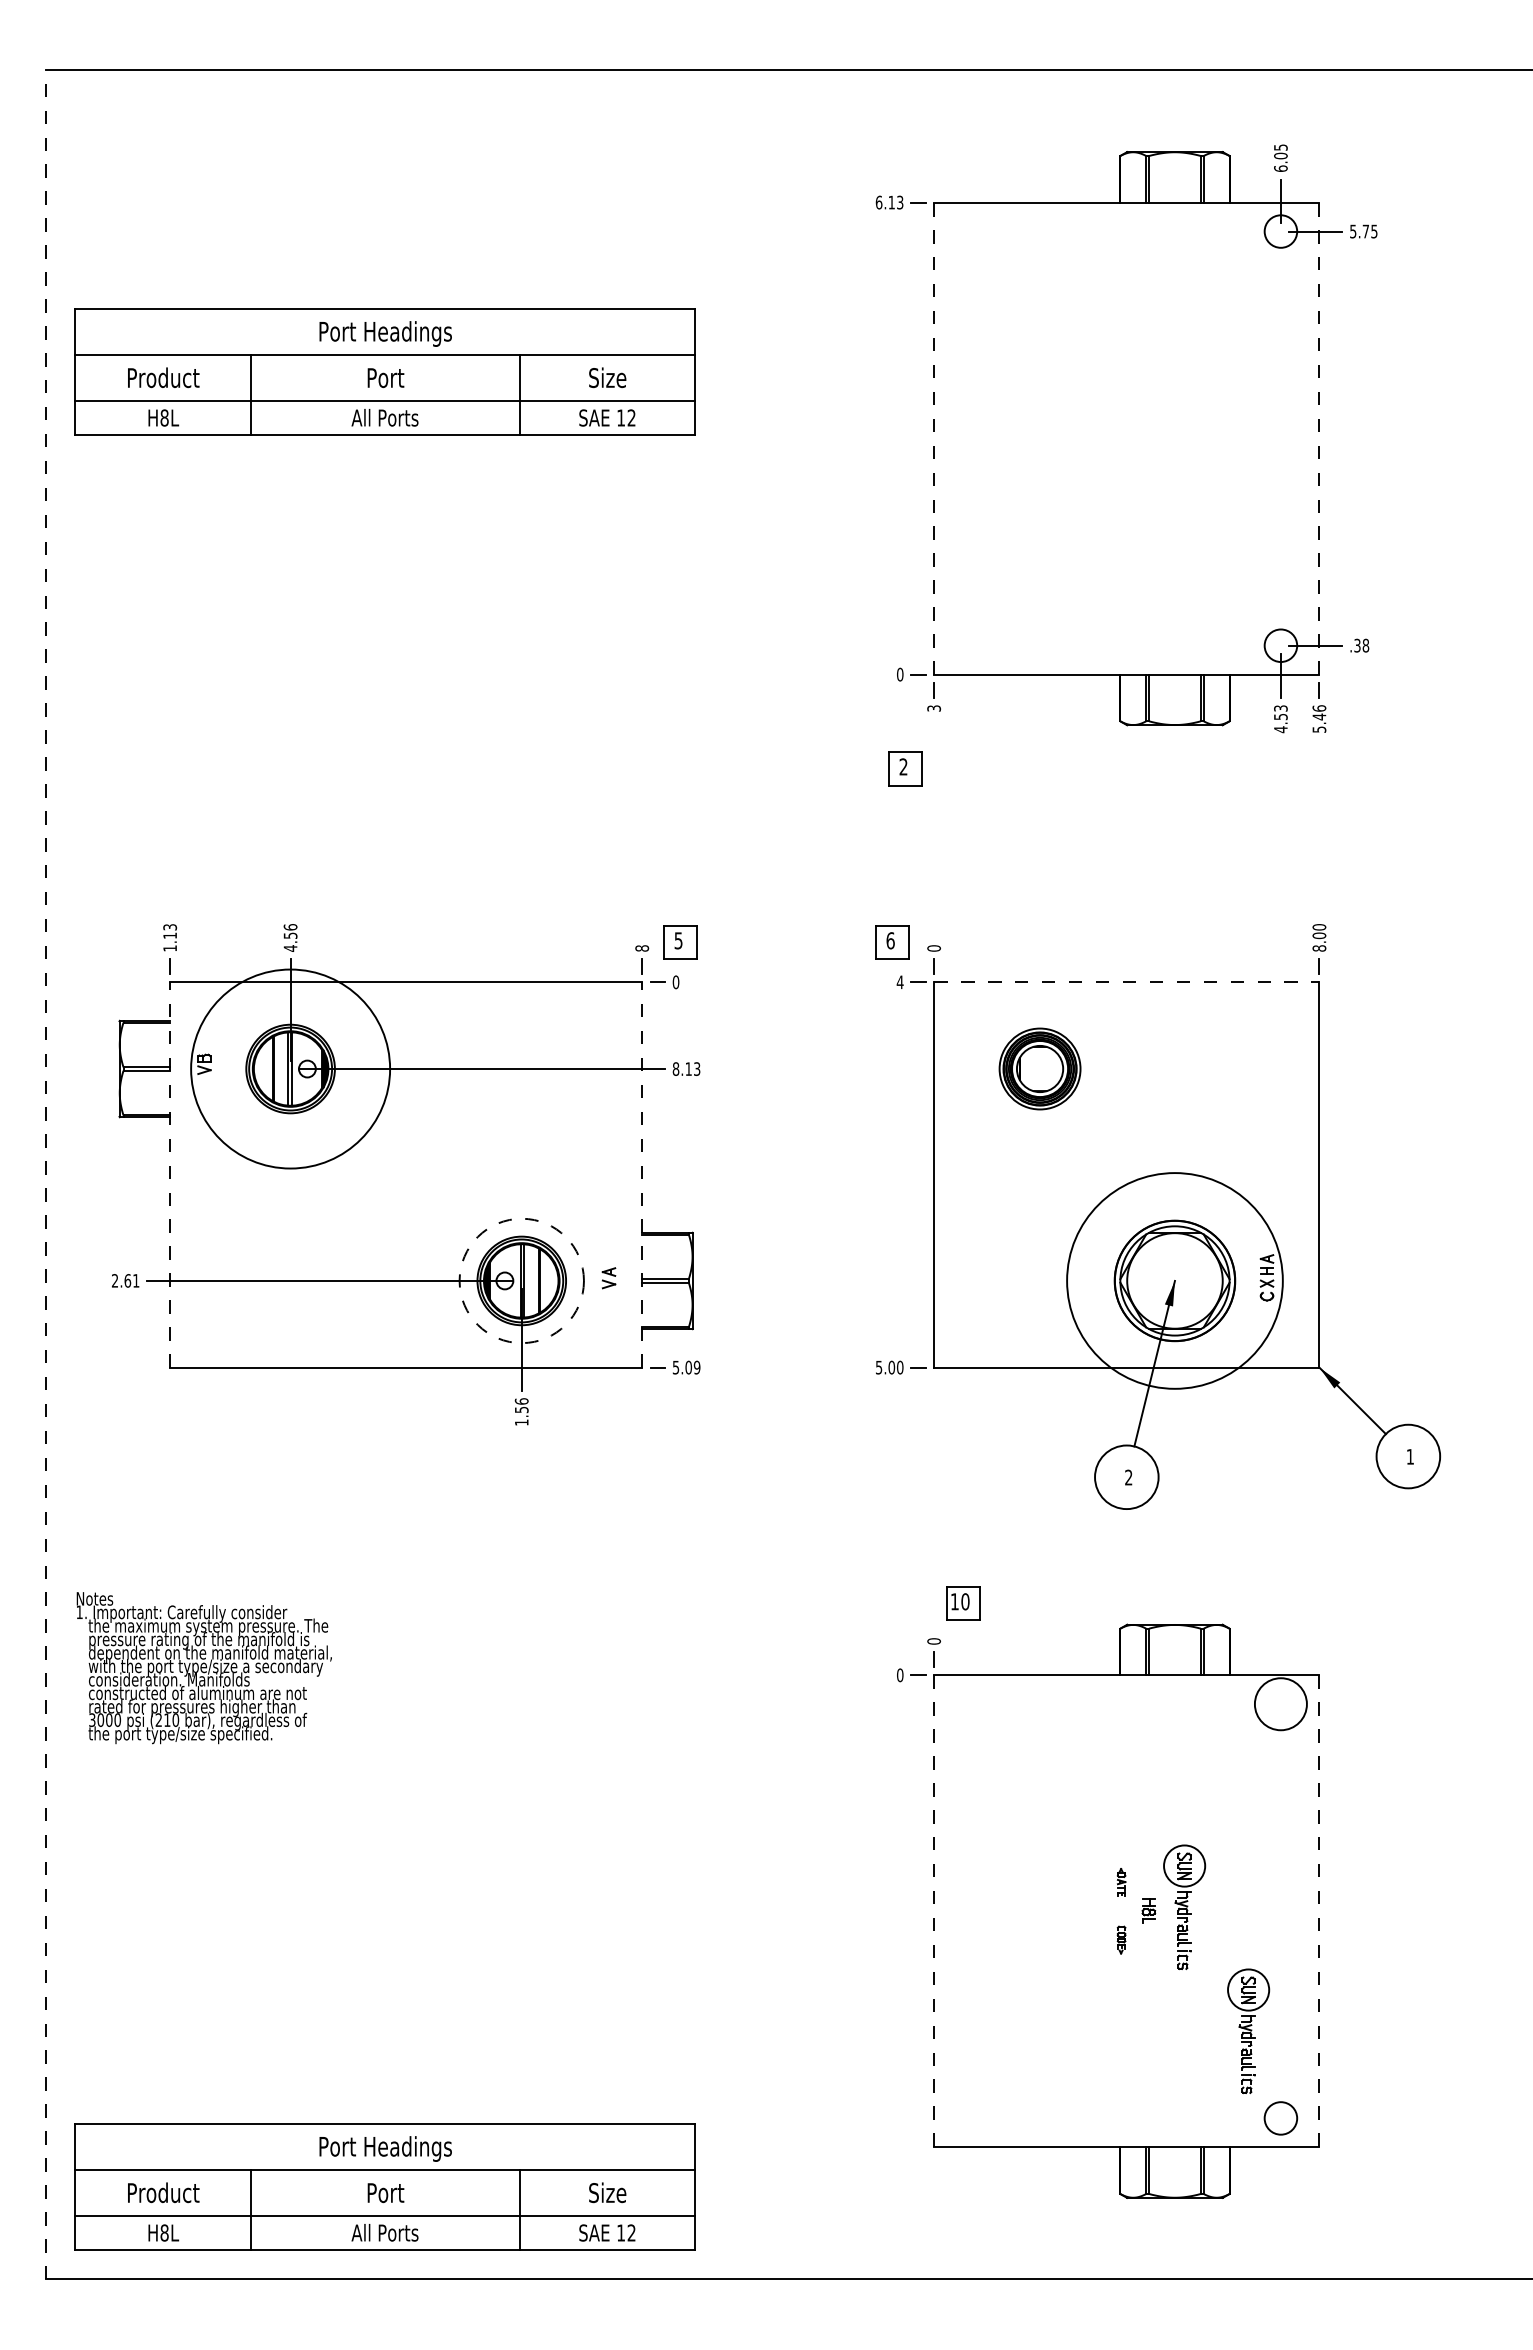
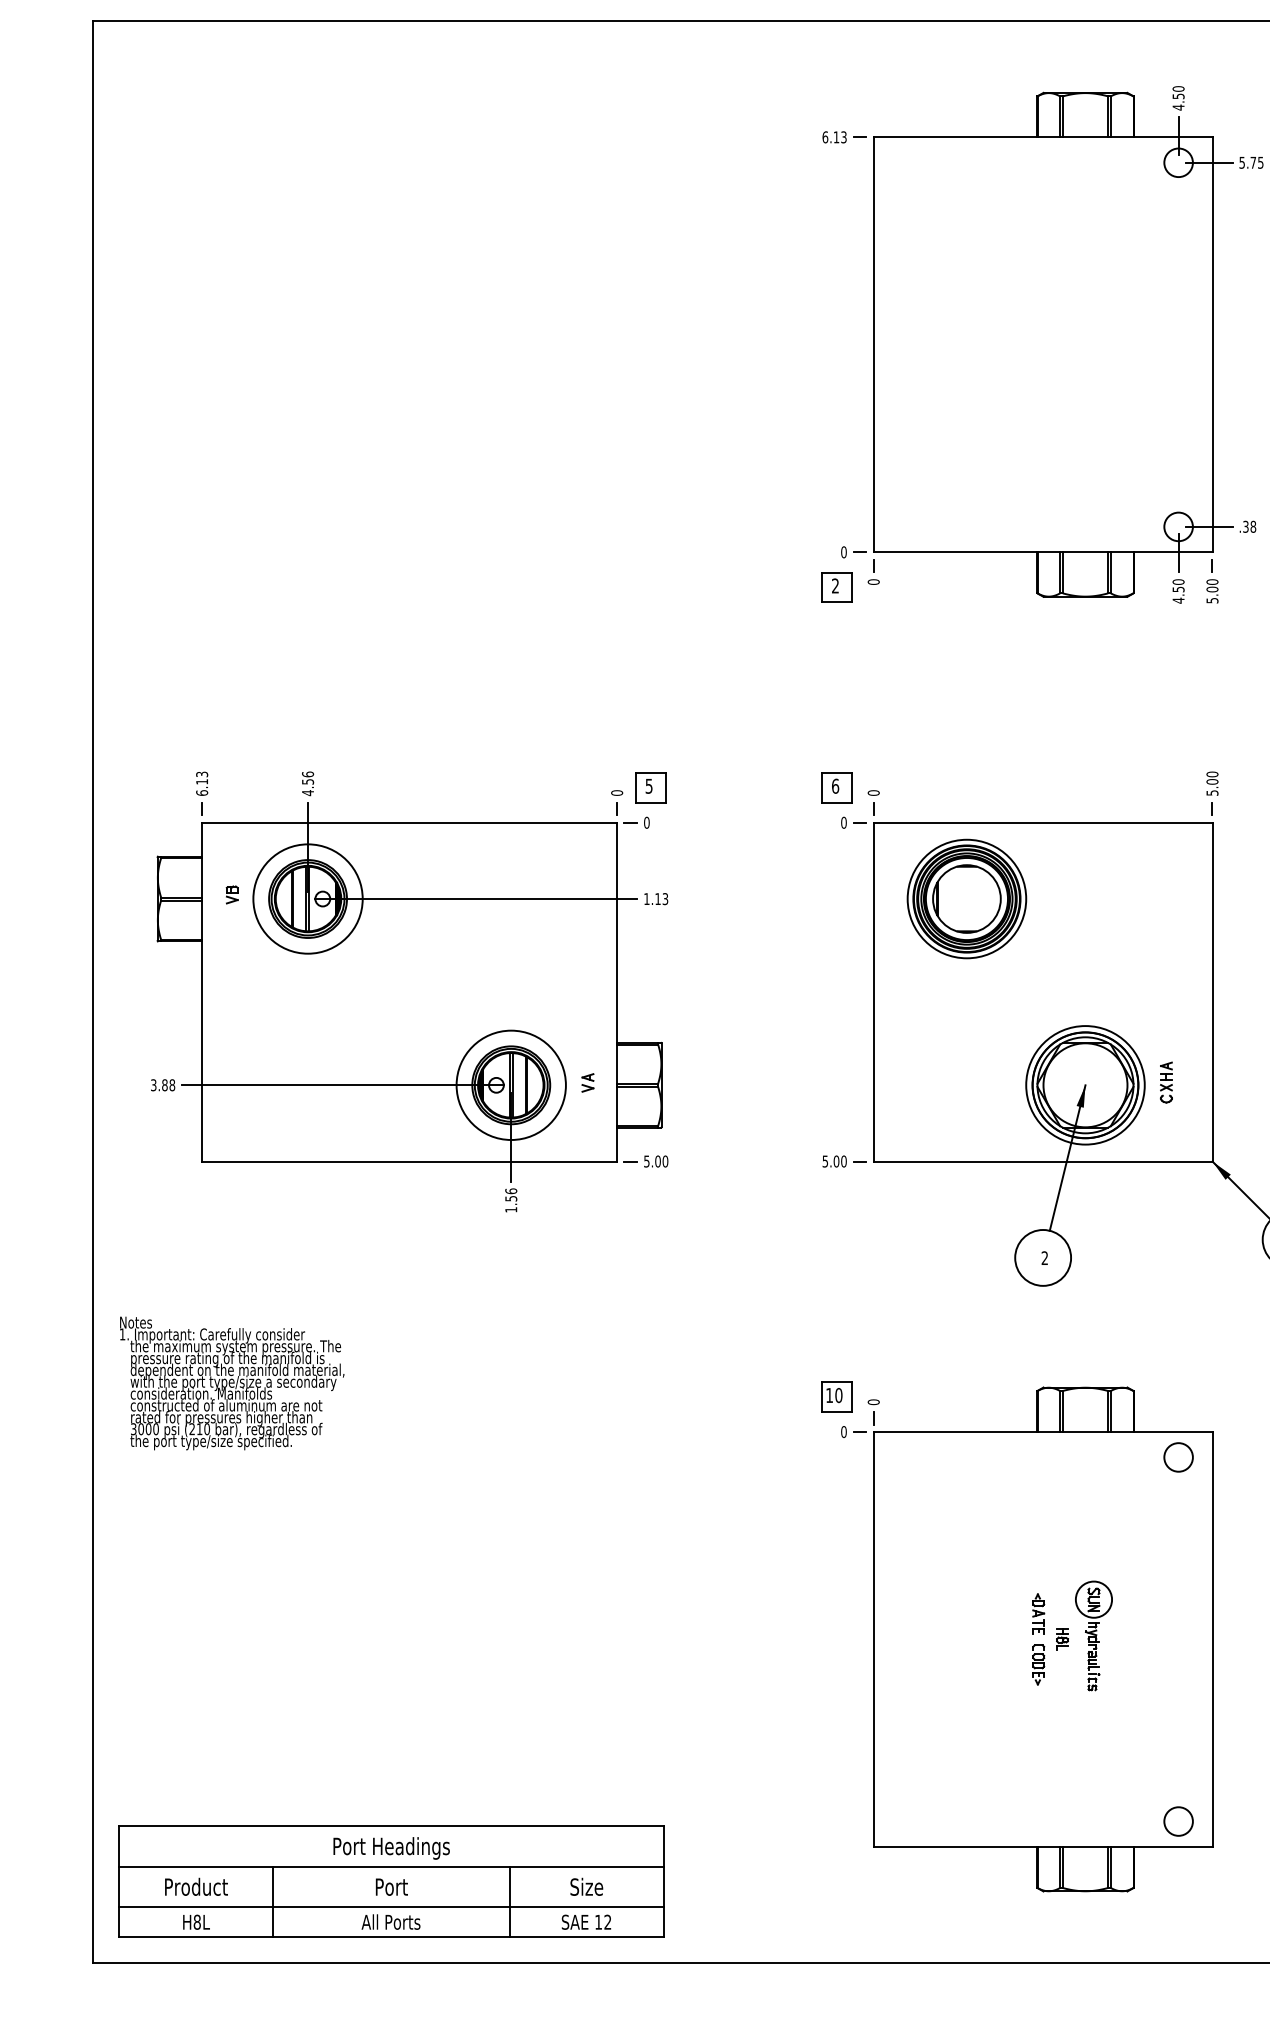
text: (1280, 158) -> (1178, 98), 6.05 -> 4.50
part: (384, 371) -> (390, 285), removed
line: (934, 438) -> (874, 344), dashed -> solid
line: (1319, 438) -> (1212, 344), dashed -> solid
text: (934, 708) -> (874, 582), 3 -> 0
text: (1280, 708) -> (1178, 582), 4.53 -> 4.50
text: (1319, 712) -> (1212, 585), 5.46 -> 5.00
part: (905, 768) -> (837, 587), moved
text: (170, 948) -> (202, 793), 1.13 -> 6.13
text: (641, 948) -> (616, 793), 8 -> 0
text: (1319, 948) -> (1212, 793), 8.00 -> 5.00
text: (899, 982) -> (843, 822), 4 -> 0
line: (1126, 982) -> (1042, 822), dashed -> solid
circle: (290, 1068) -> (307, 898), size x0.62
text: (675, 1068) -> (646, 898), 8.13 -> 1.13
part: (1039, 1068) -> (966, 898), size x1.67
line: (45, 1174) -> (92, 991), dashed -> solid
line: (170, 1175) -> (202, 992), dashed -> solid
line: (642, 1175) -> (617, 992), dashed -> solid
text: (125, 1280) -> (162, 1084), 2.61 -> 3.88
circle: (521, 1280) -> (511, 1084), dashed -> solid
circle: (1174, 1280) -> (1085, 1084), size x0.62
text: (696, 1367) -> (664, 1161), 5.09 -> 5.00
part: (963, 1603) -> (837, 1397), moved
text: (203, 1668) -> (231, 1383), moved
circle: (1280, 1703) -> (1178, 1456), size x0.62
part: (1121, 1882) -> (1038, 1614), size x1.67
line: (934, 1911) -> (874, 1639), dashed -> solid
line: (1319, 1911) -> (1212, 1639), dashed -> solid
part: (1121, 1939) -> (1038, 1664), size x1.67
part: (1248, 2030) -> (1150, 1744), removed

